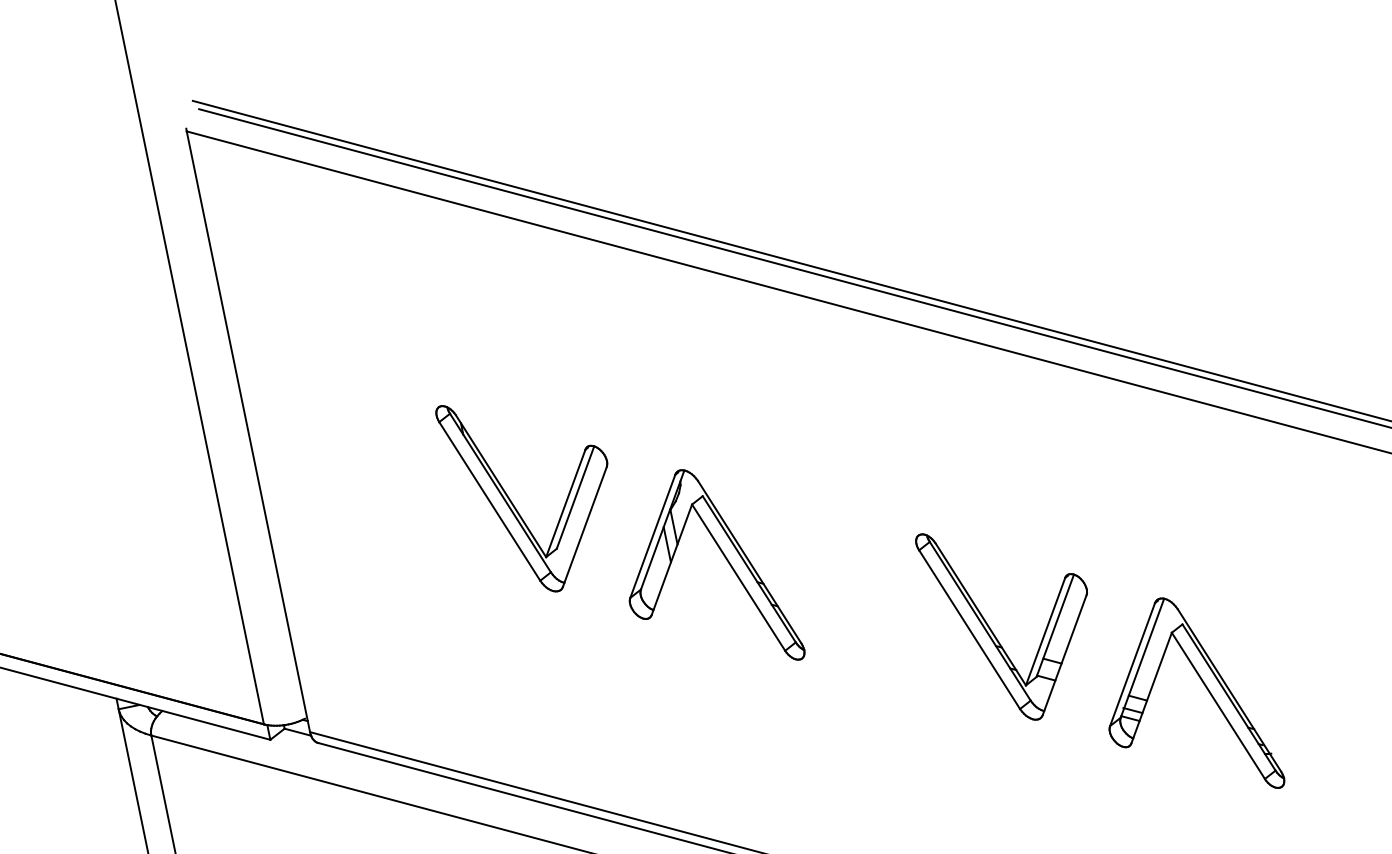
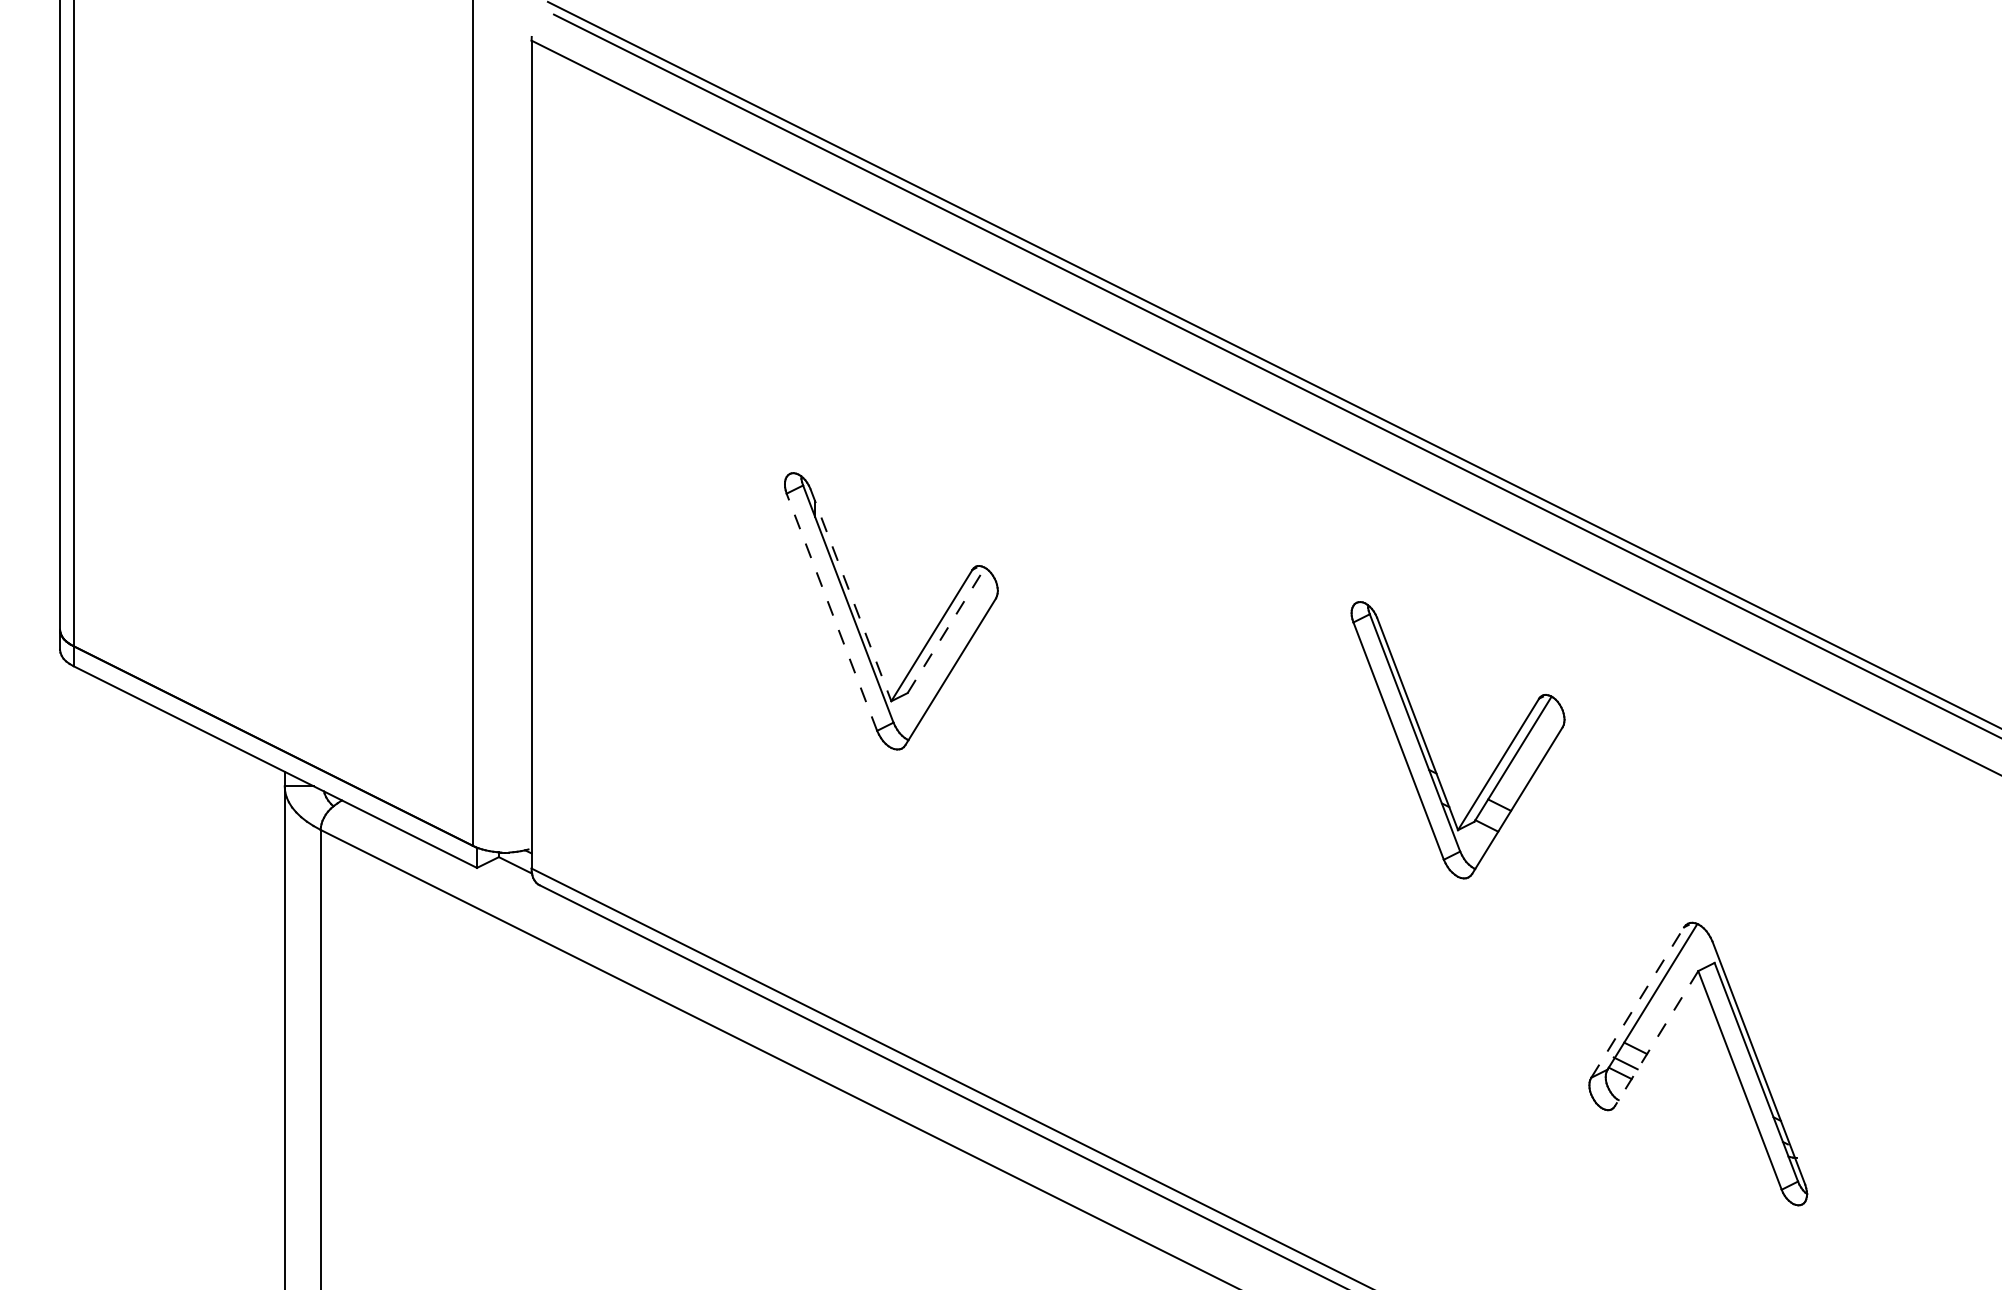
line: (500, 486) -> (850, 595), solid -> dashed
line: (575, 497) -> (946, 630), solid -> dashed
line: (489, 501) -> (831, 612), solid -> dashed
part: (724, 557) -> (1127, 750), removed
part: (992, 631) -> (1428, 749), moved
line: (1132, 664) -> (1637, 1002), solid -> dashed
line: (1151, 688) -> (1656, 1039), solid -> dashed

